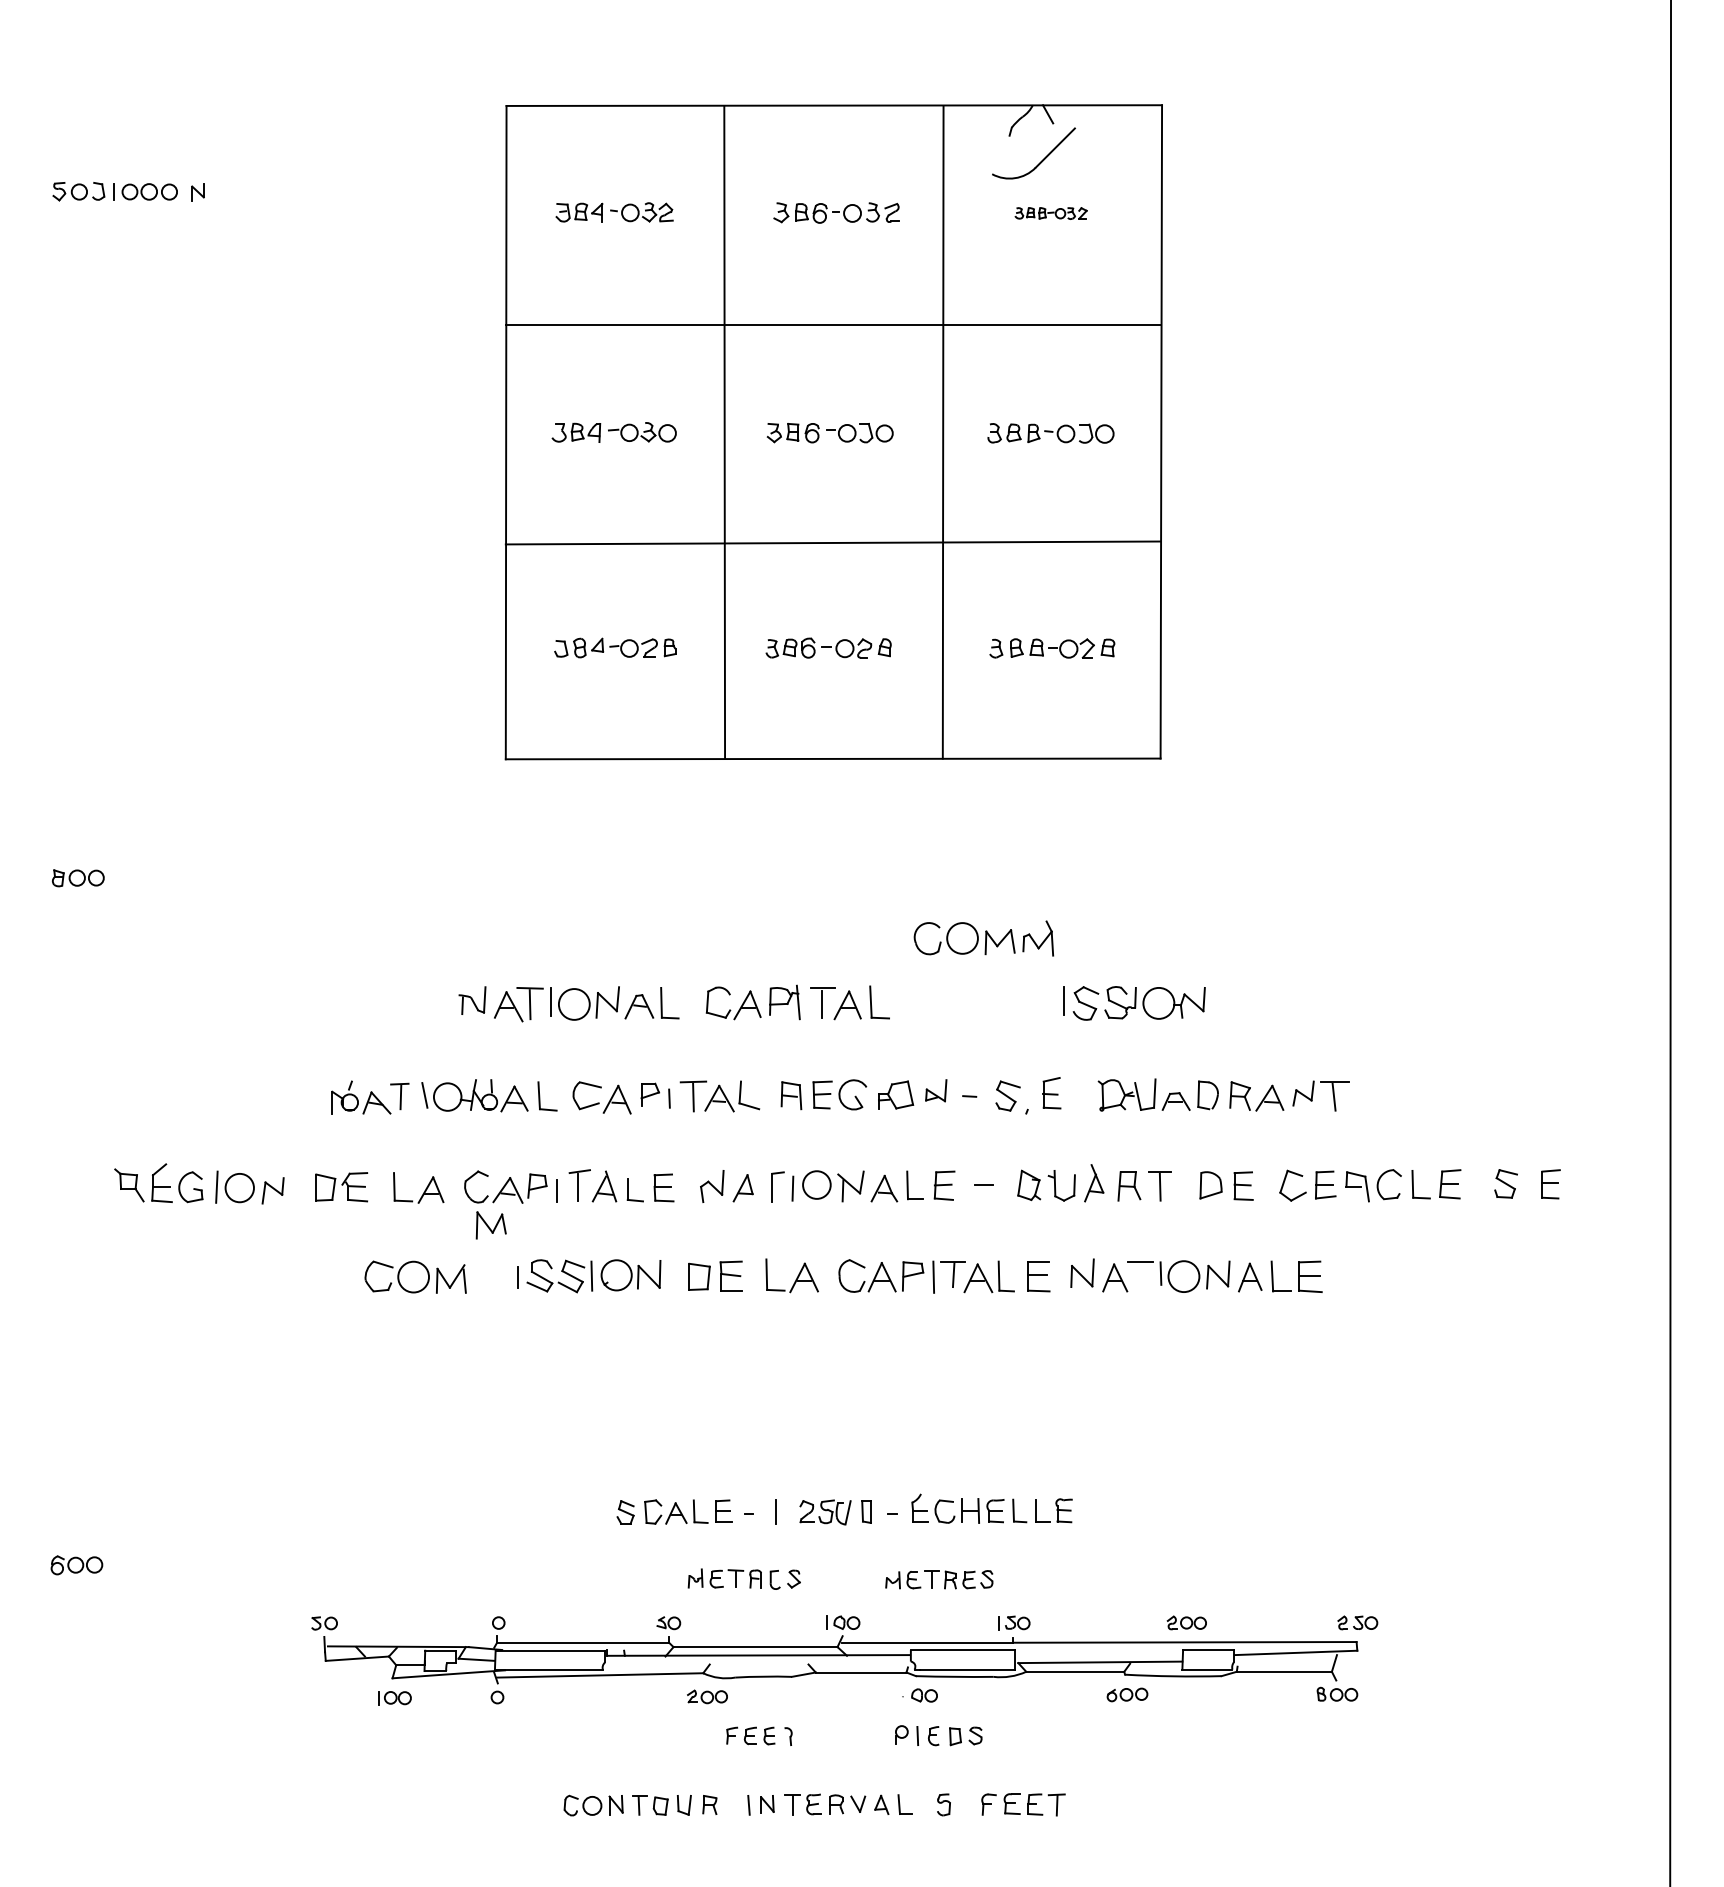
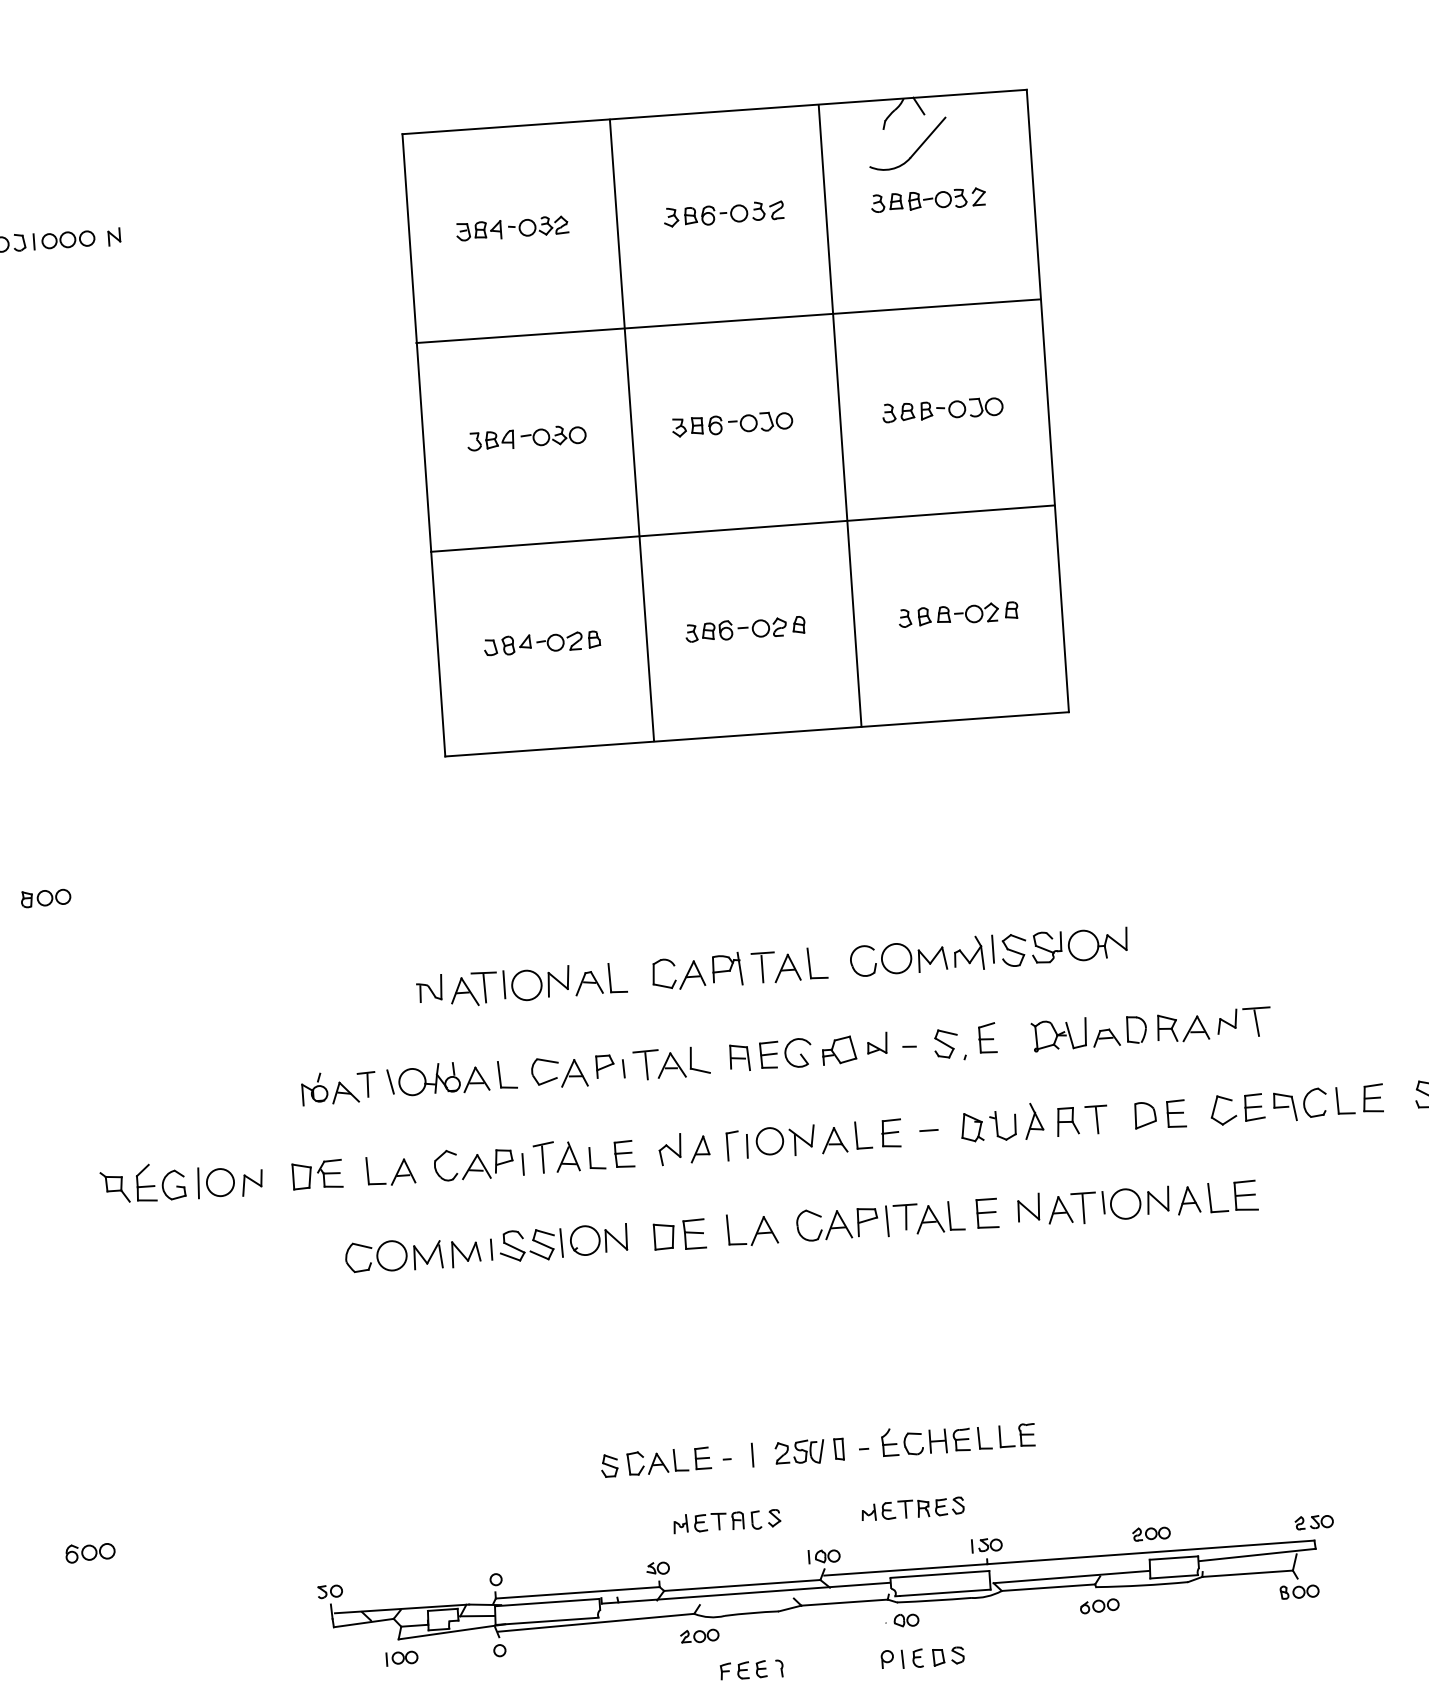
part: (1050, 213) -> (927, 200), size x1.67
part: (983, 938) -> (916, 957), moved
part: (490, 1225) -> (465, 1253), moved
line: (1139, 1278) -> (1083, 1208), added

